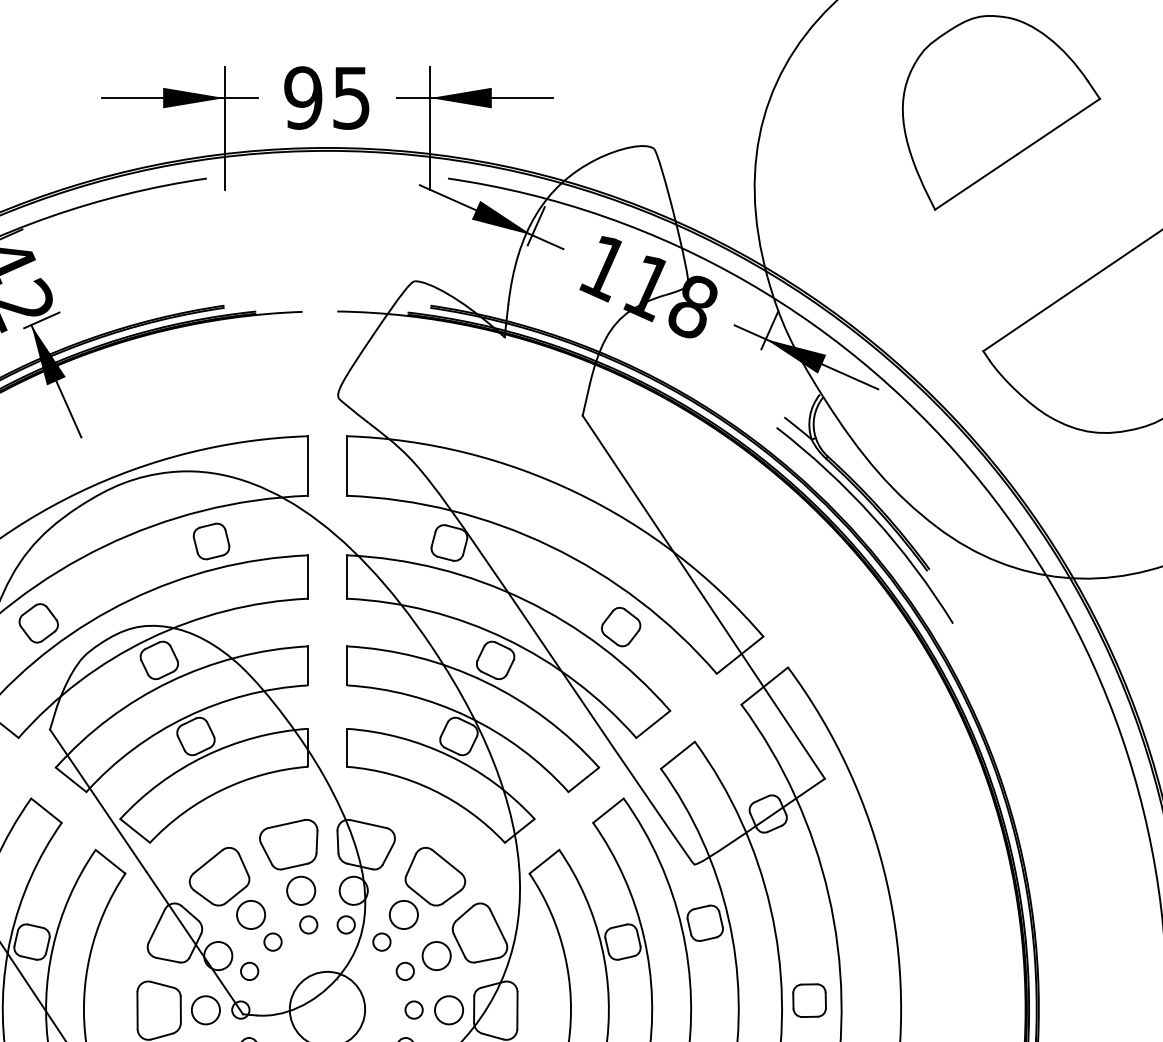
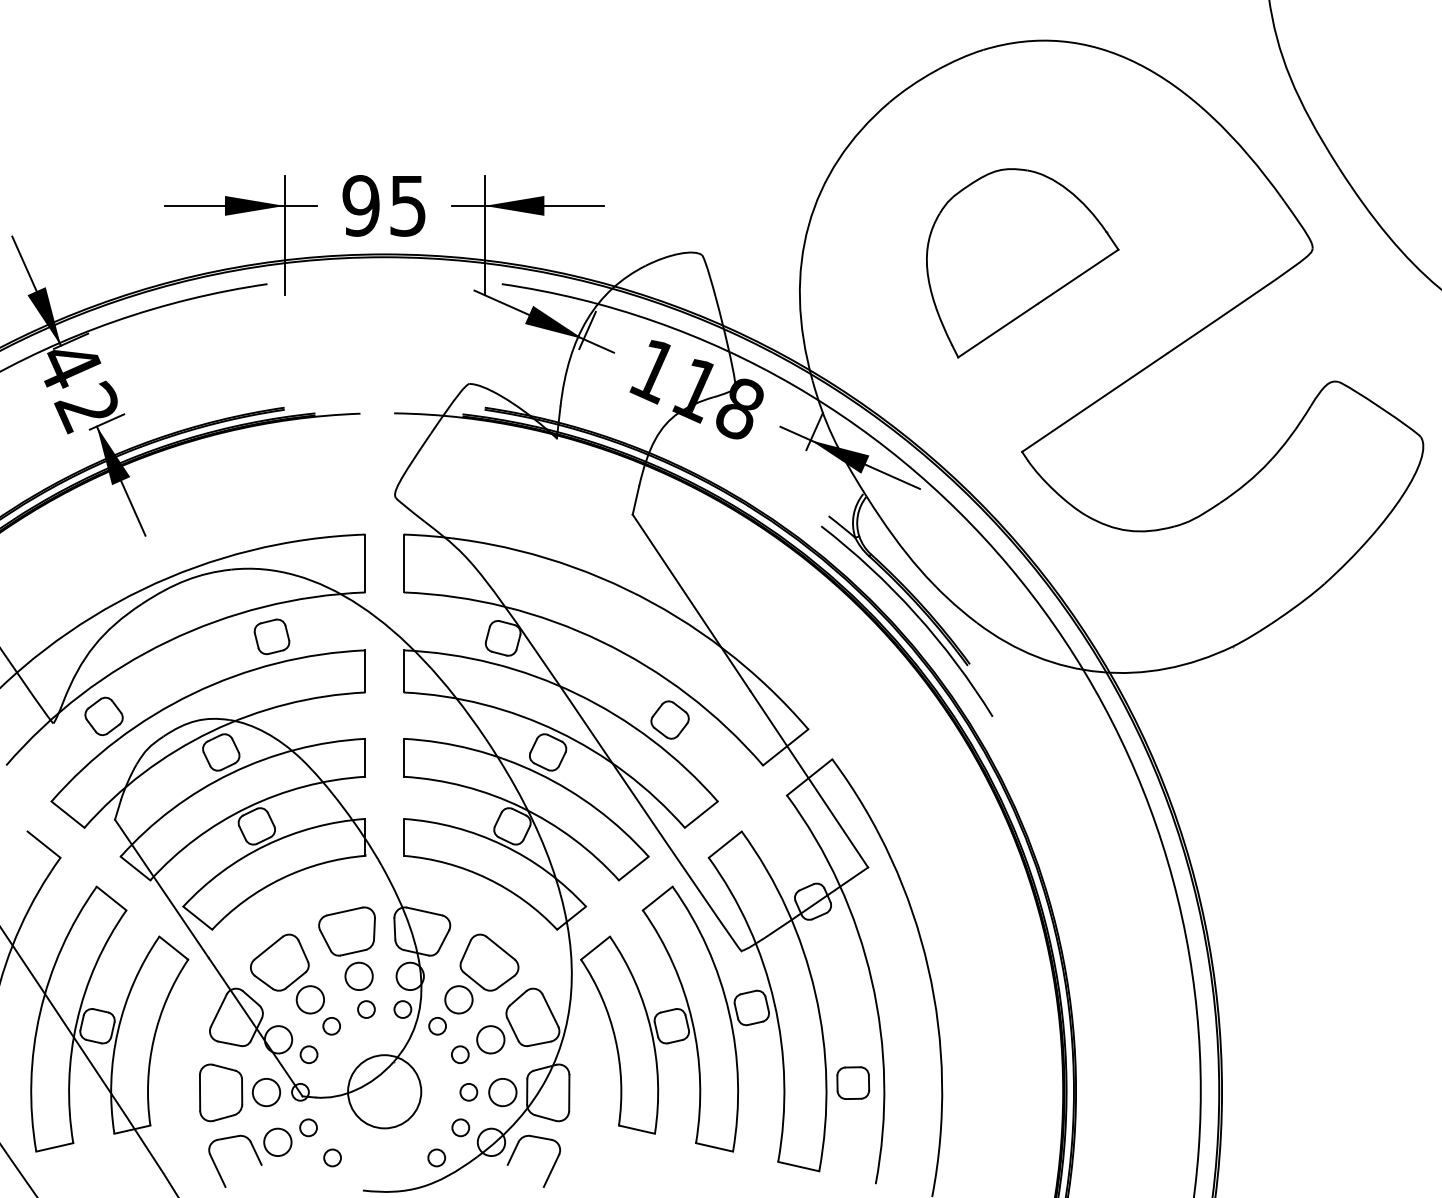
part: (1001, 113) -> (1022, 263), moved

